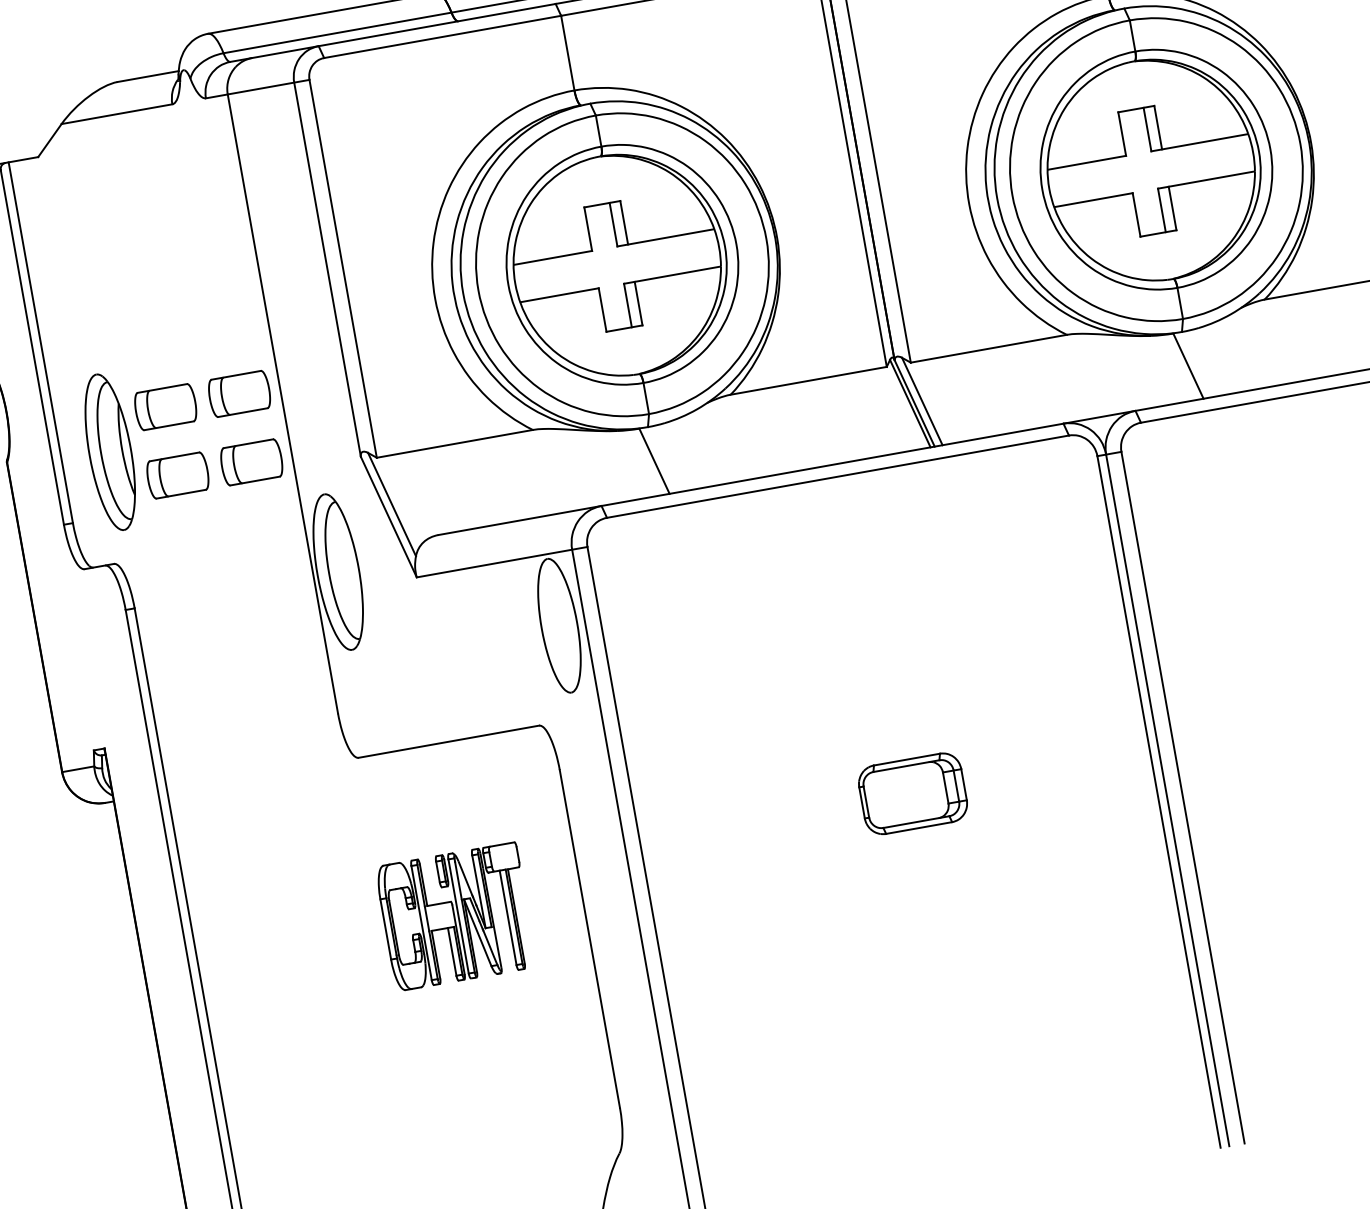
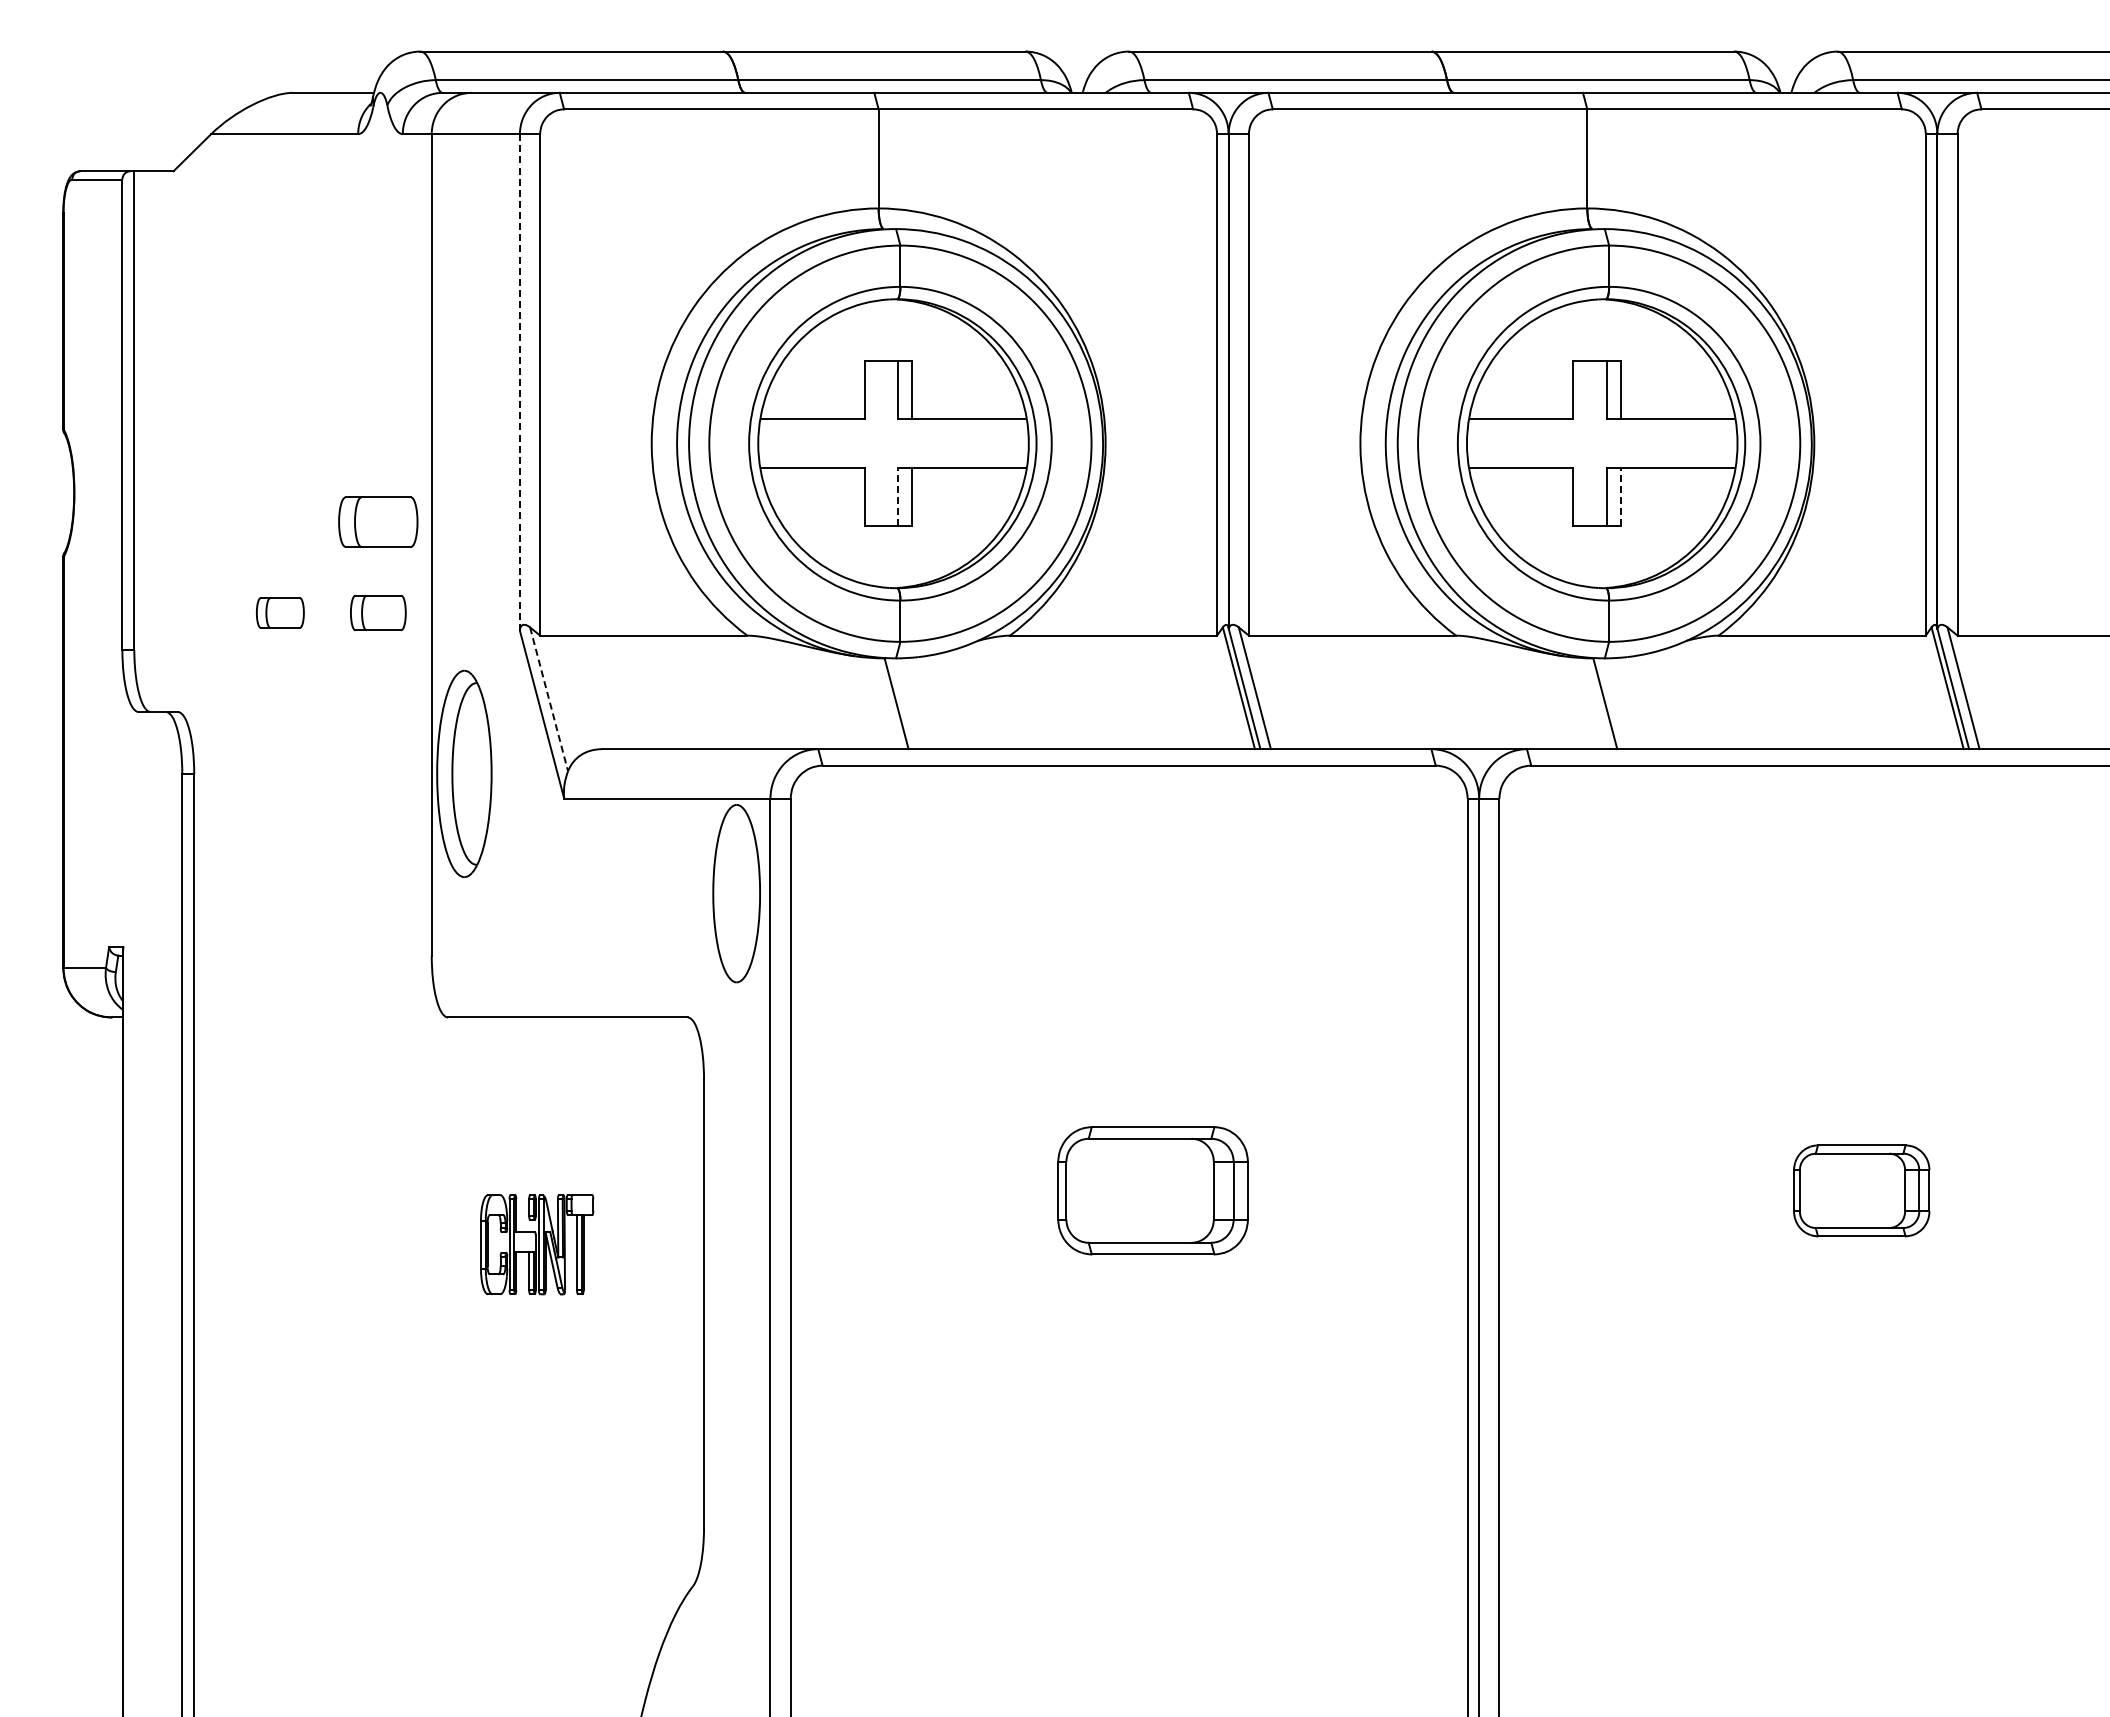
line: (1172, 208) -> (1621, 497), solid -> dashed
line: (327, 270) -> (519, 383), solid -> dashed
line: (628, 305) -> (898, 497), solid -> dashed
part: (165, 406) -> (280, 521), removed
part: (110, 452) -> (198, 567), removed
part: (251, 462) -> (378, 612), size x0.7
part: (178, 475) -> (280, 612), size x0.6
line: (392, 504) -> (549, 699), solid -> dashed
part: (912, 793) -> (1152, 1190), size x1.4
part: (455, 916) -> (536, 1244), size x0.6

